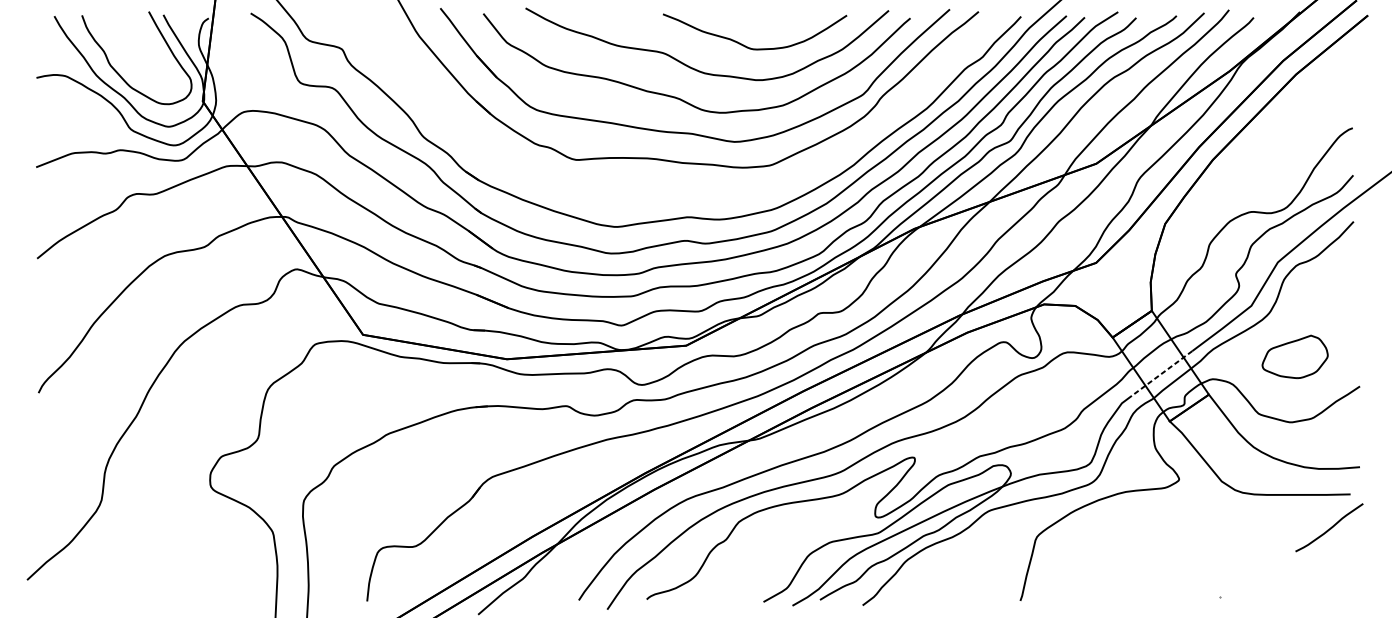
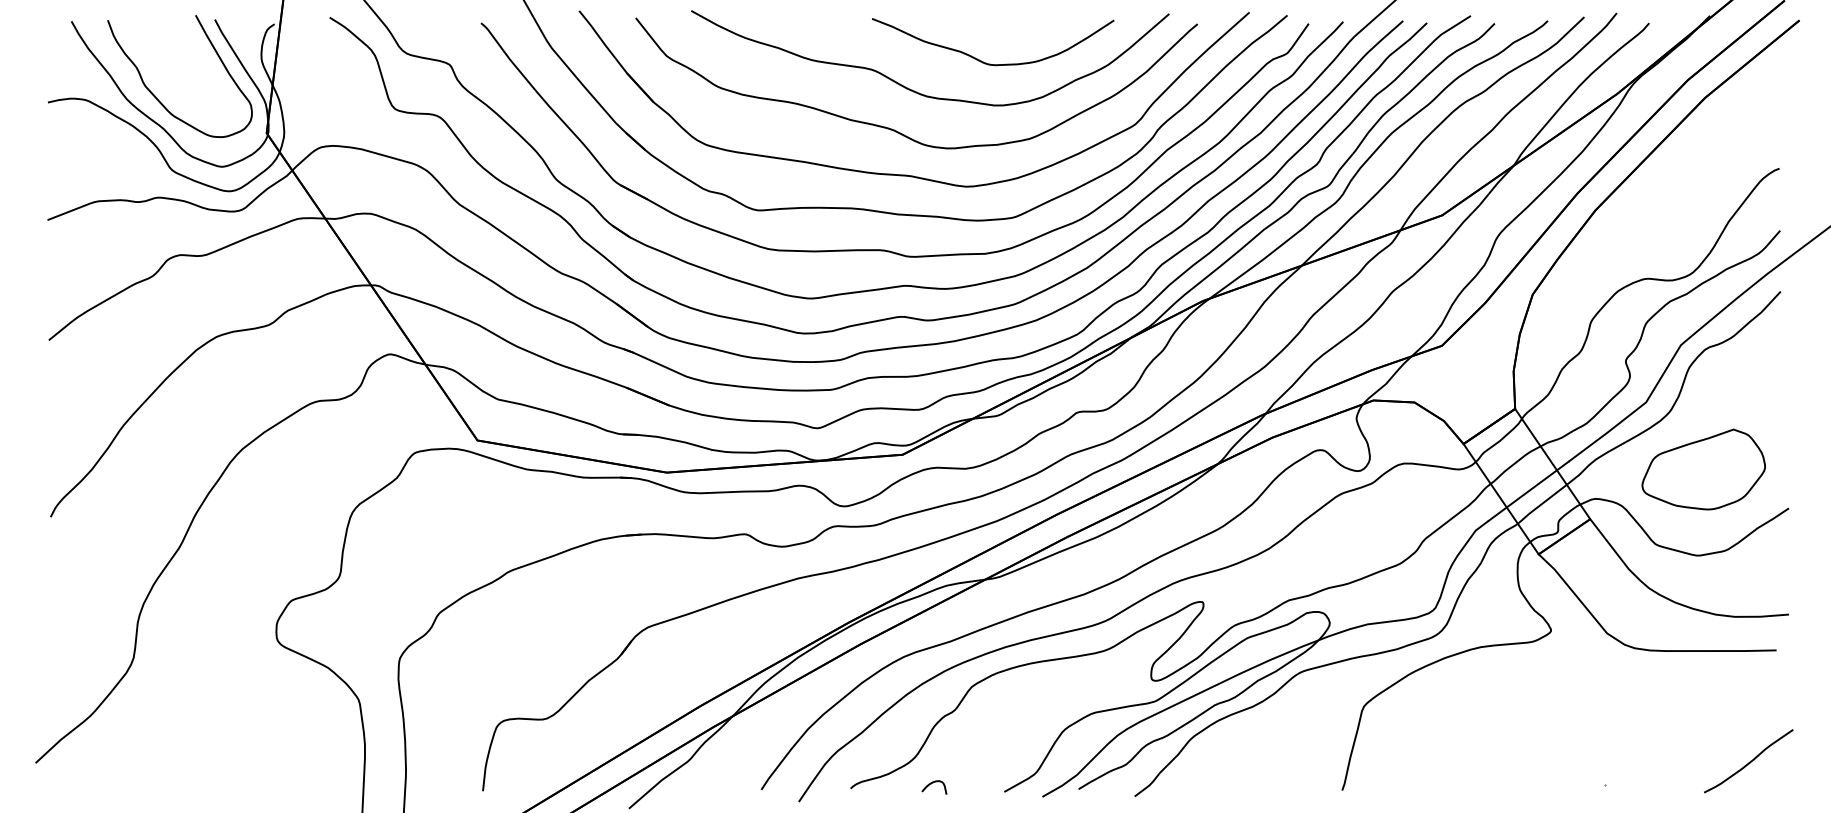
part: (673, 189) -> (885, 249), added
part: (1295, 356) -> (1703, 469), size x1.43
line: (1162, 373) -> (1528, 491), dashed -> solid
curve: (1330, 527) -> (1749, 761), moved
curve: (709, 595) -> (933, 783), added

